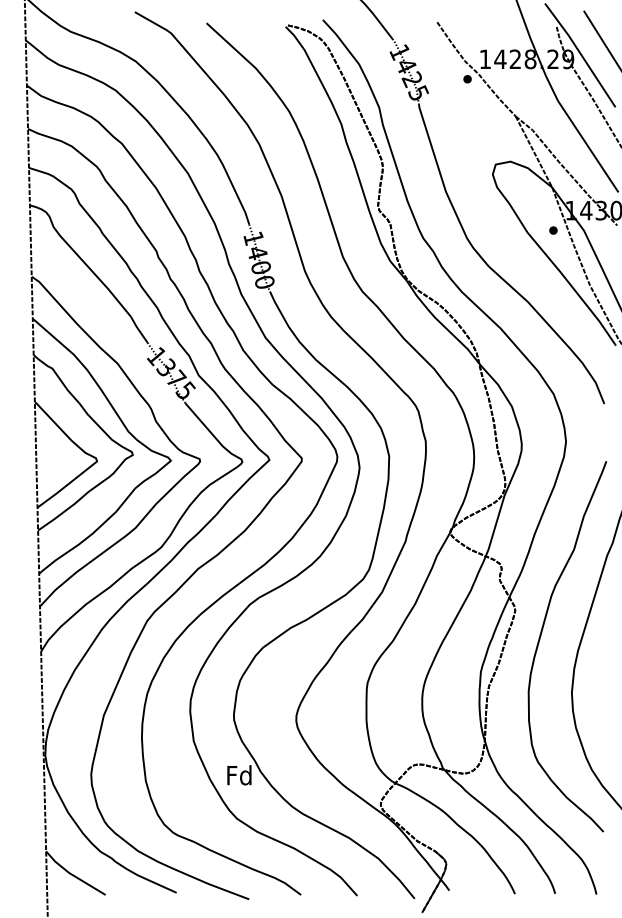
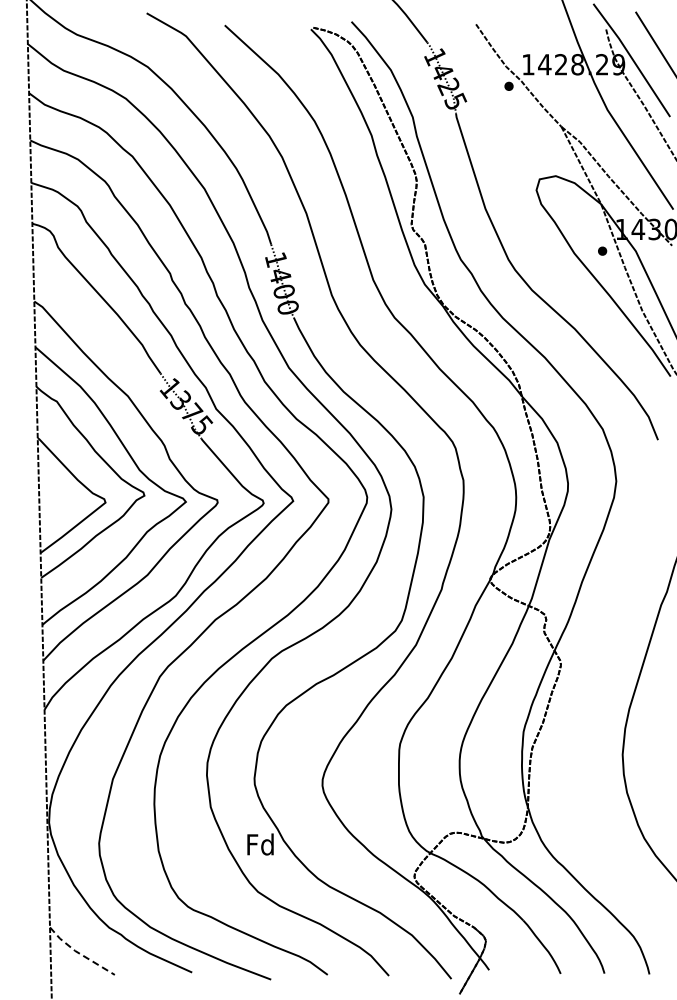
curve: (540, 639) -> (588, 696), removed
line: (73, 875) -> (79, 953), solid -> dashed

